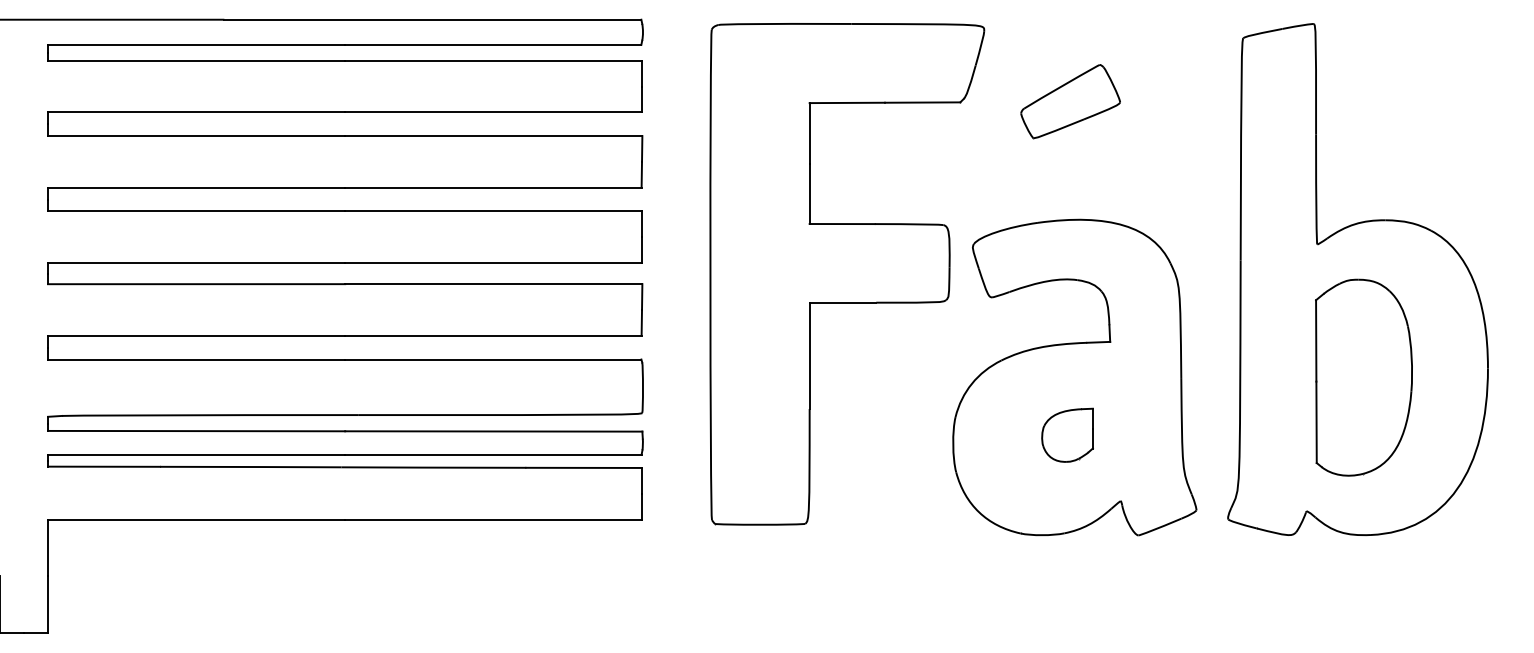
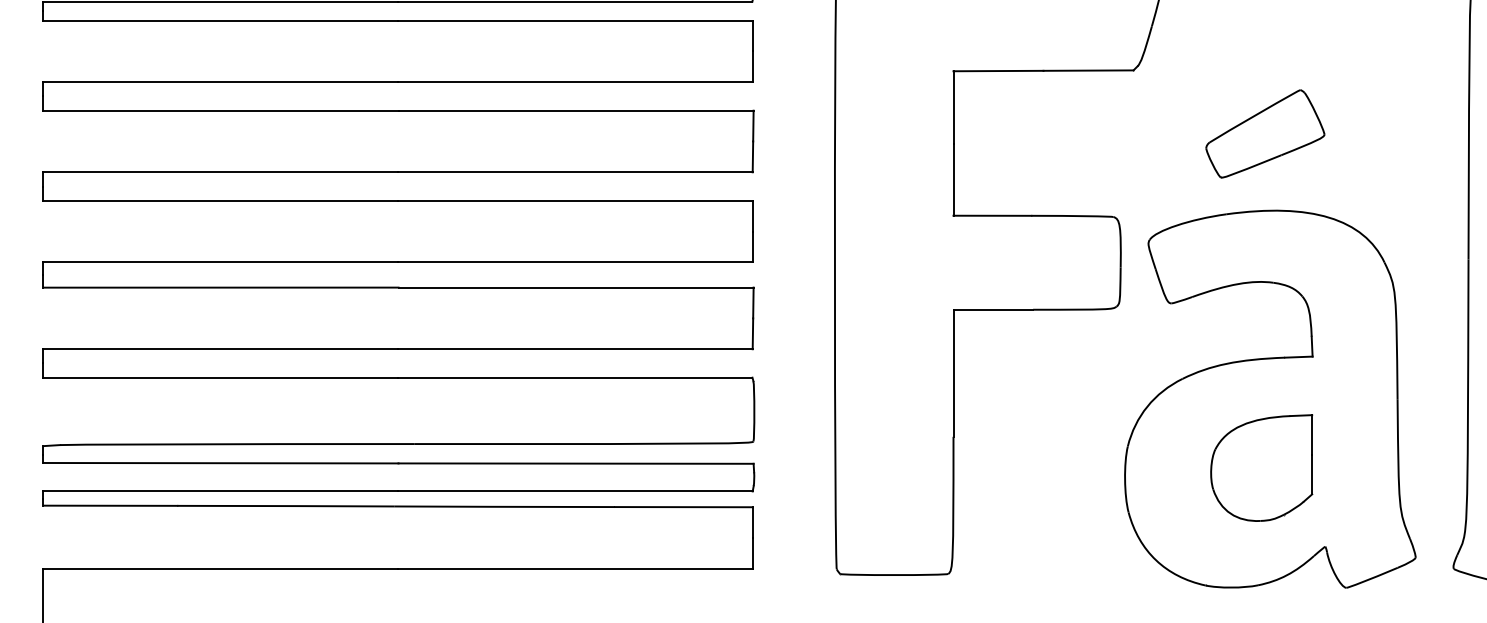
part: (1070, 101) -> (1265, 133), moved
part: (1067, 435) -> (1261, 468), size x1.67

